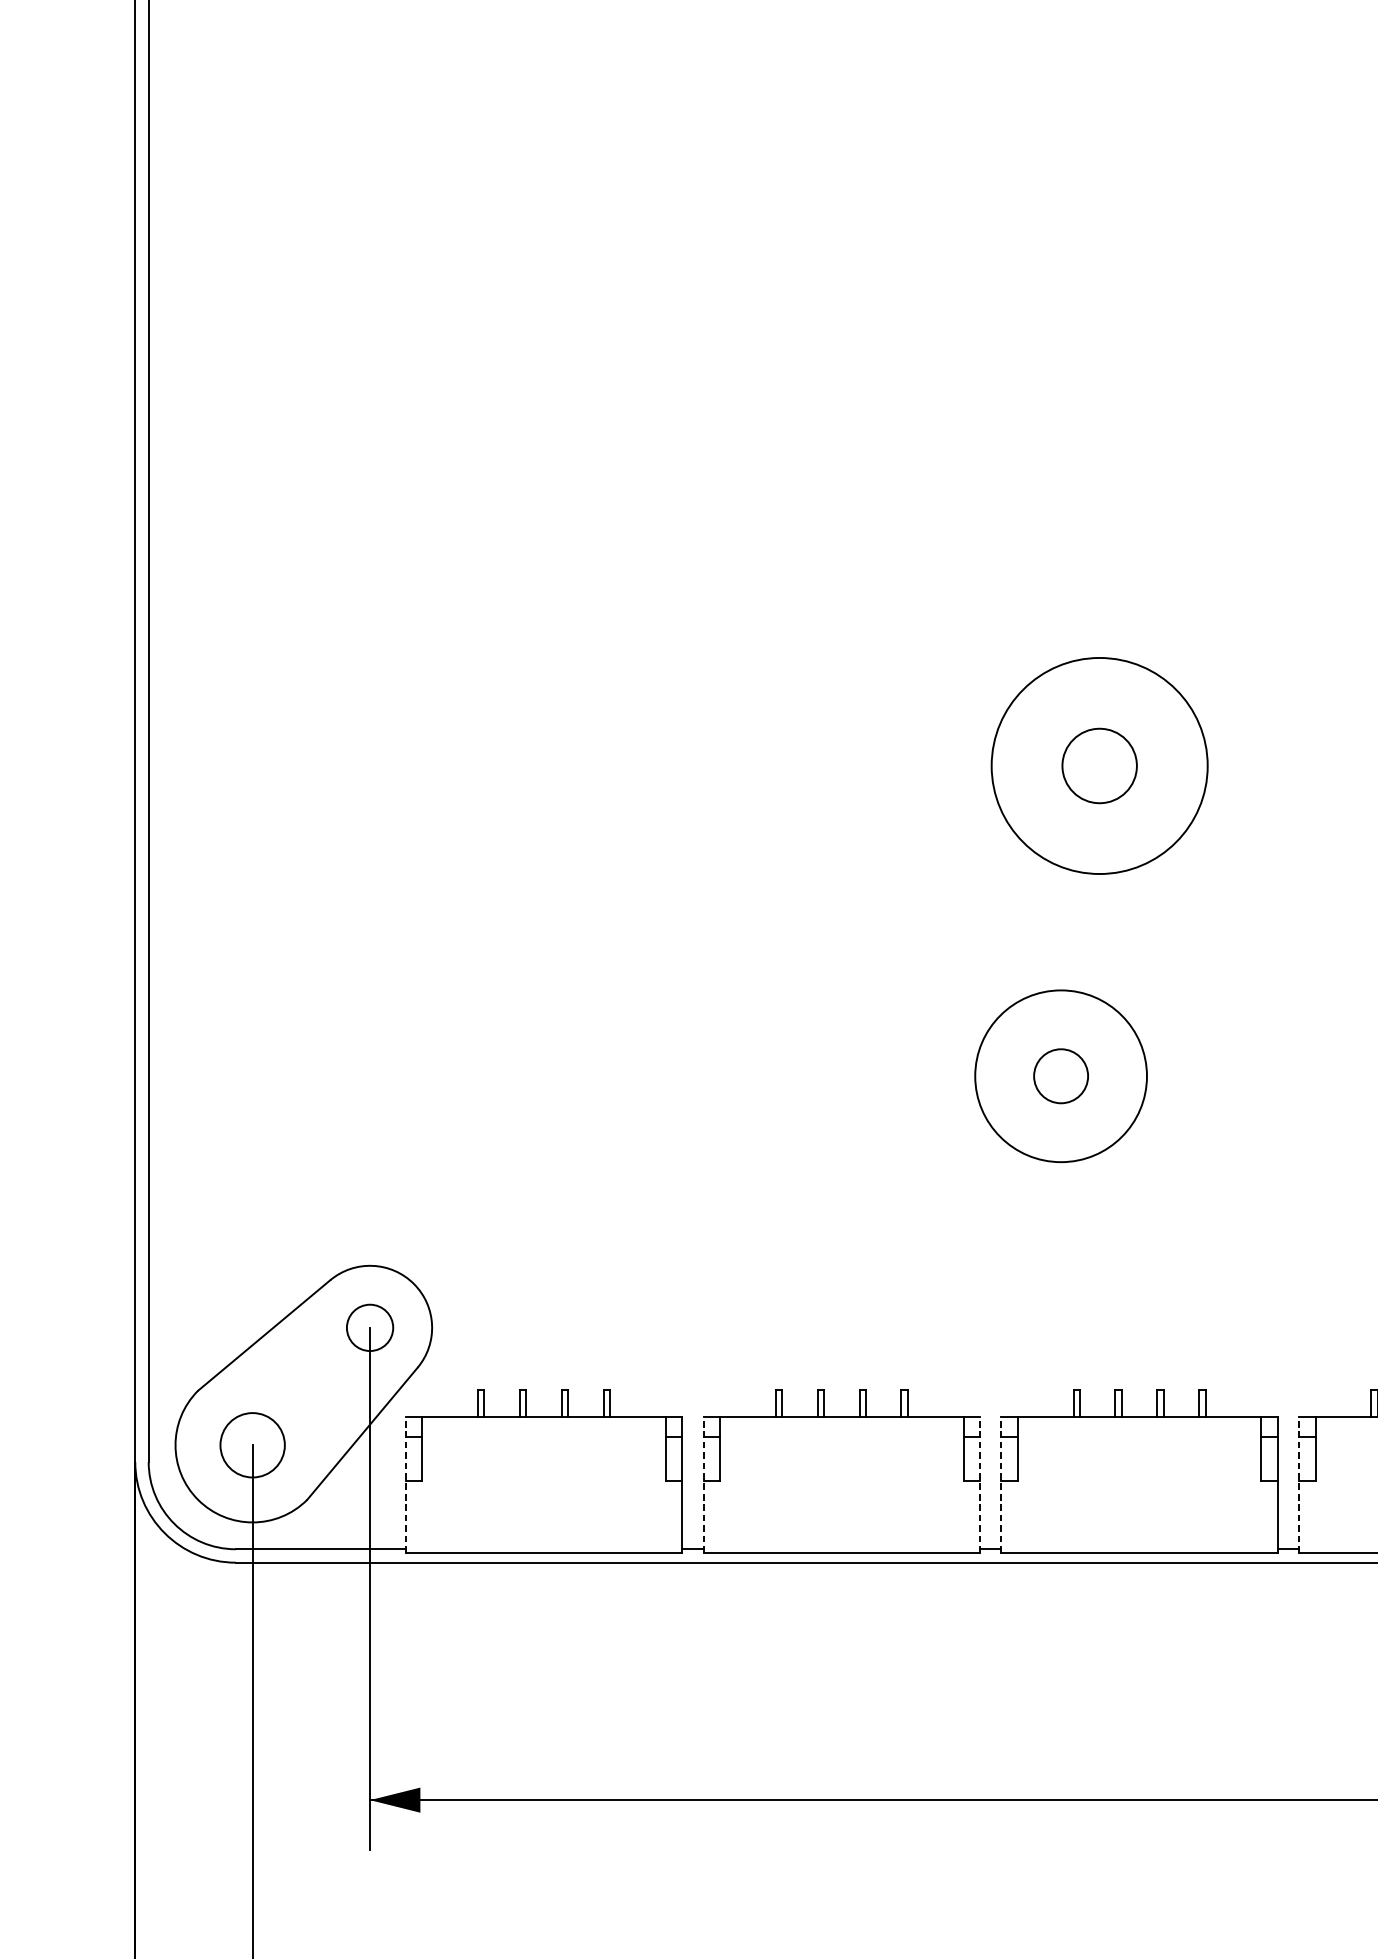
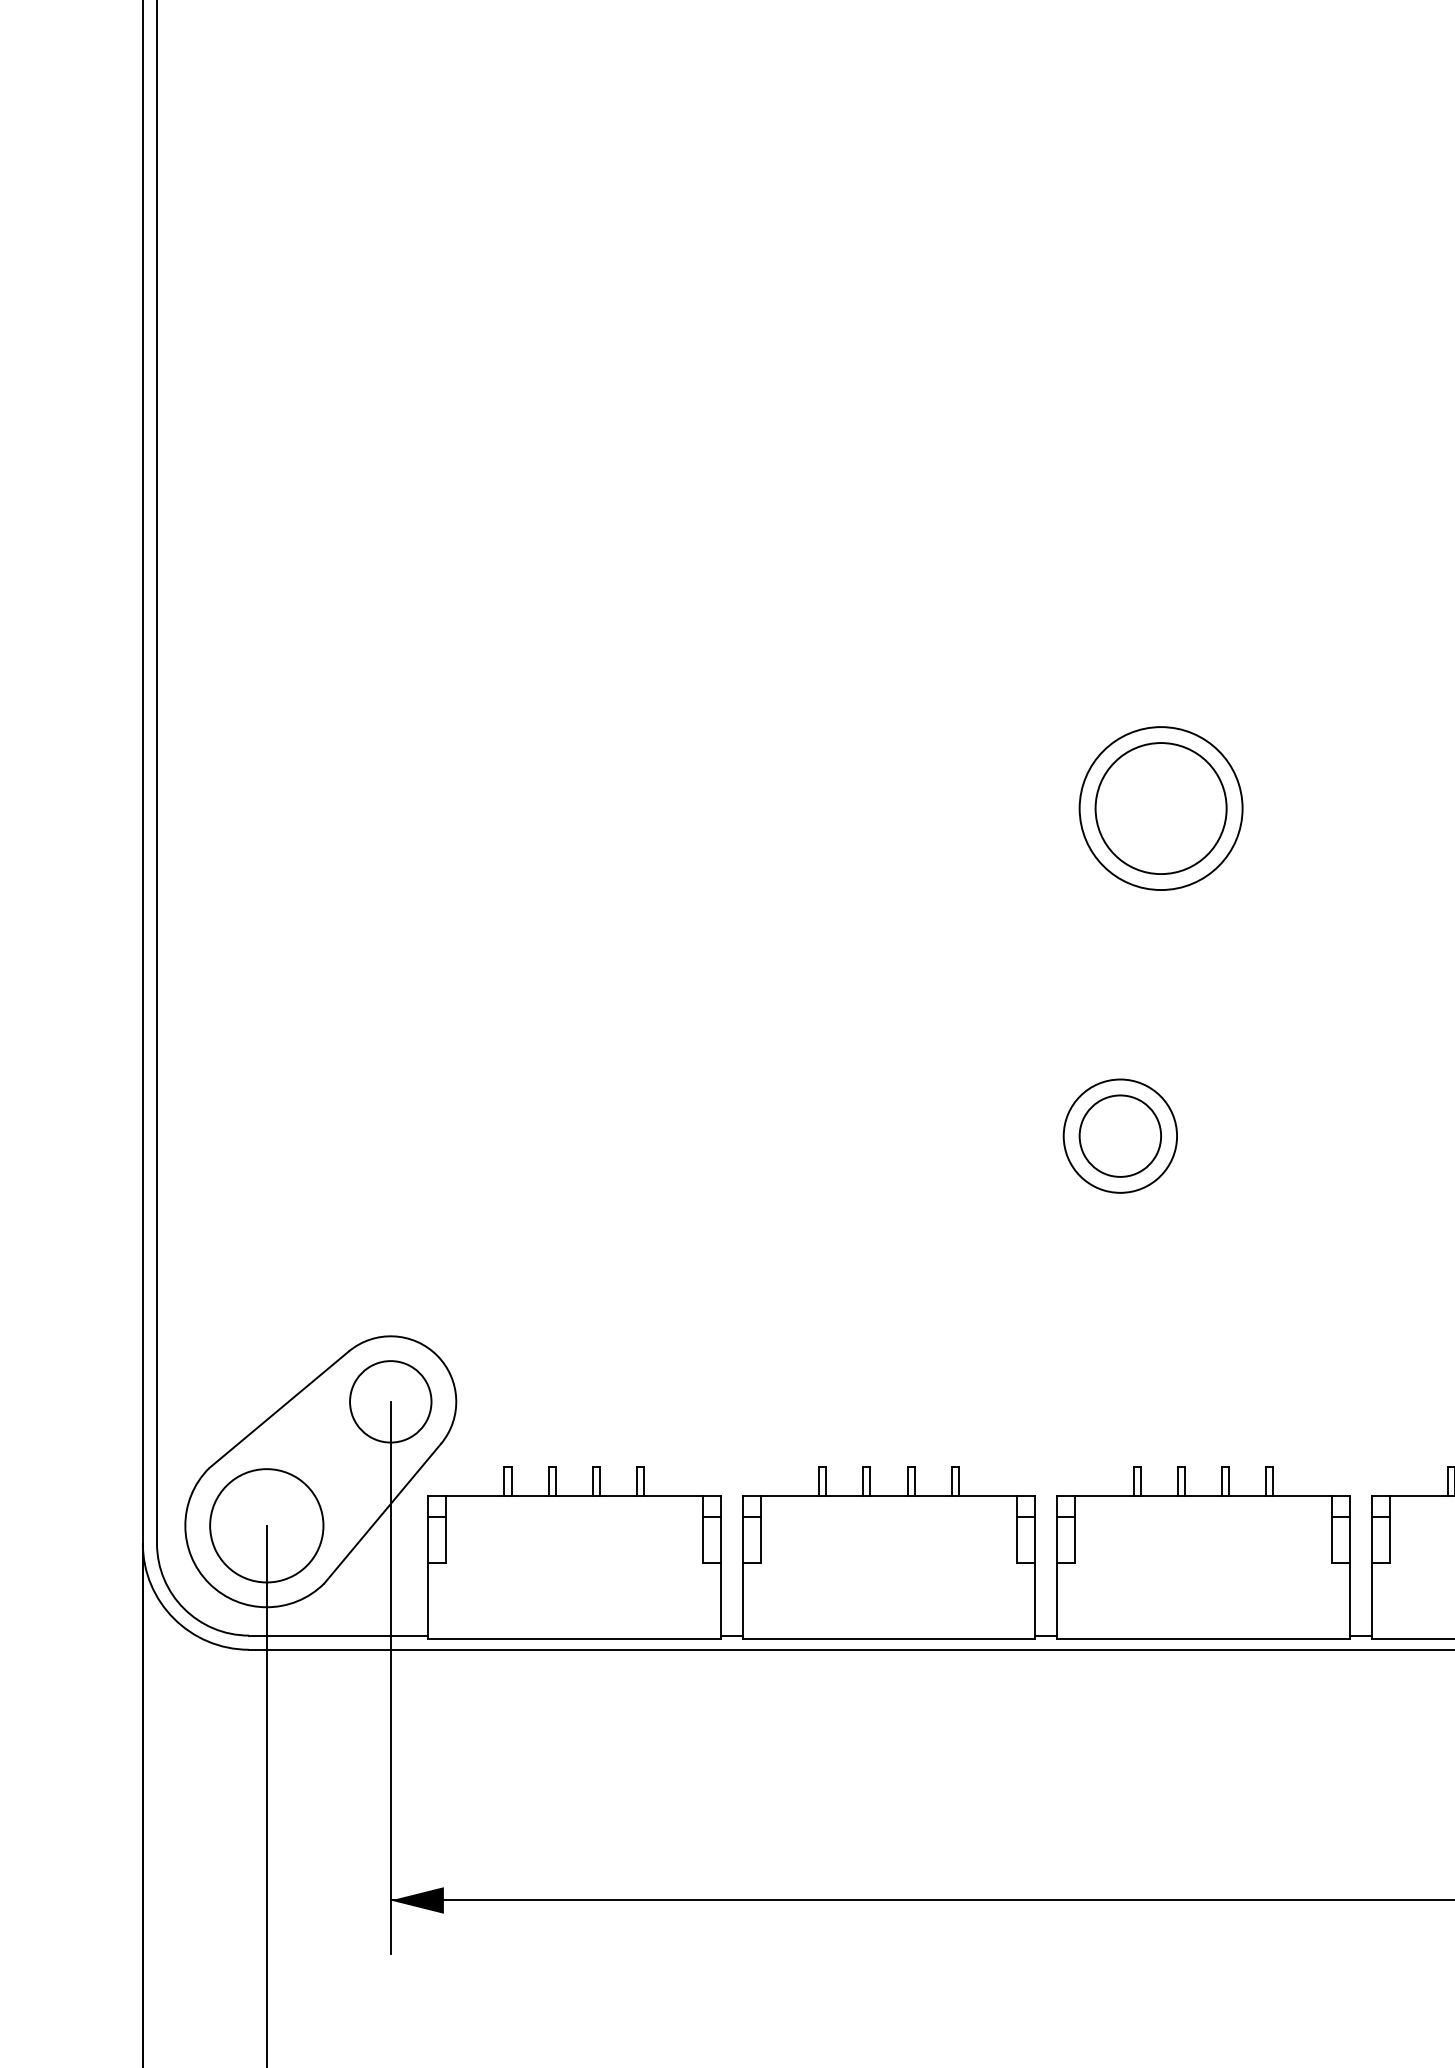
circle: (1099, 765) -> (1160, 808), size x0.71
circle: (1099, 765) -> (1160, 808), size x1.67
circle: (1061, 1075) -> (1120, 1135), size x0.62
circle: (1061, 1075) -> (1120, 1135), size x1.43
circle: (369, 1327) -> (390, 1401), size x1.67
circle: (252, 1444) -> (266, 1525), size x1.67
line: (405, 1484) -> (428, 1567), dashed -> solid
line: (703, 1484) -> (742, 1567), dashed -> solid
line: (980, 1484) -> (1035, 1567), dashed -> solid
line: (1001, 1484) -> (1057, 1567), dashed -> solid
line: (1298, 1484) -> (1371, 1567), dashed -> solid

